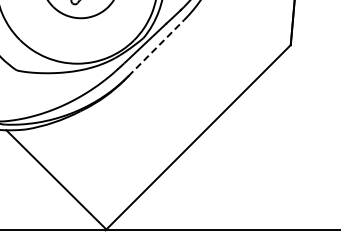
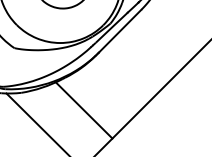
line: (156, 48) -> (120, 31), dashed -> solid
line: (108, 152) -> (83, 110), added

